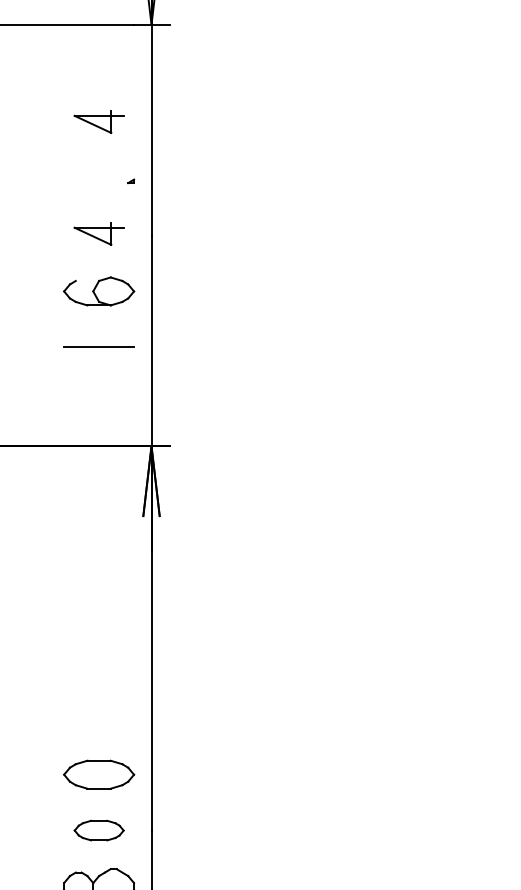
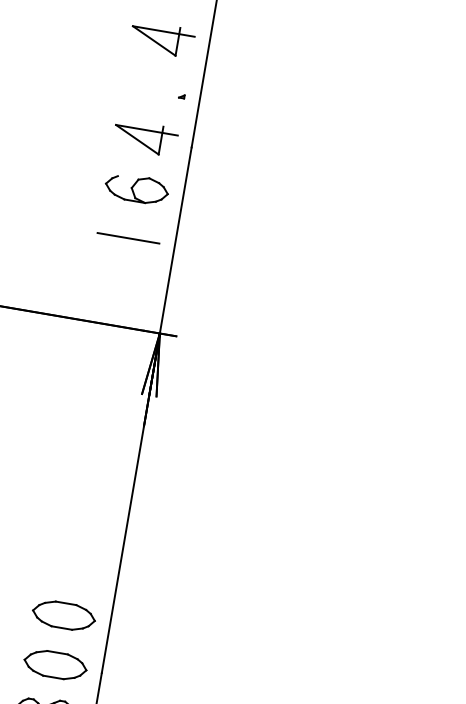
part: (98, 121) -> (162, 38), size x1.43
part: (98, 233) -> (145, 137), size x1.43
part: (99, 830) -> (55, 665), size x1.43

